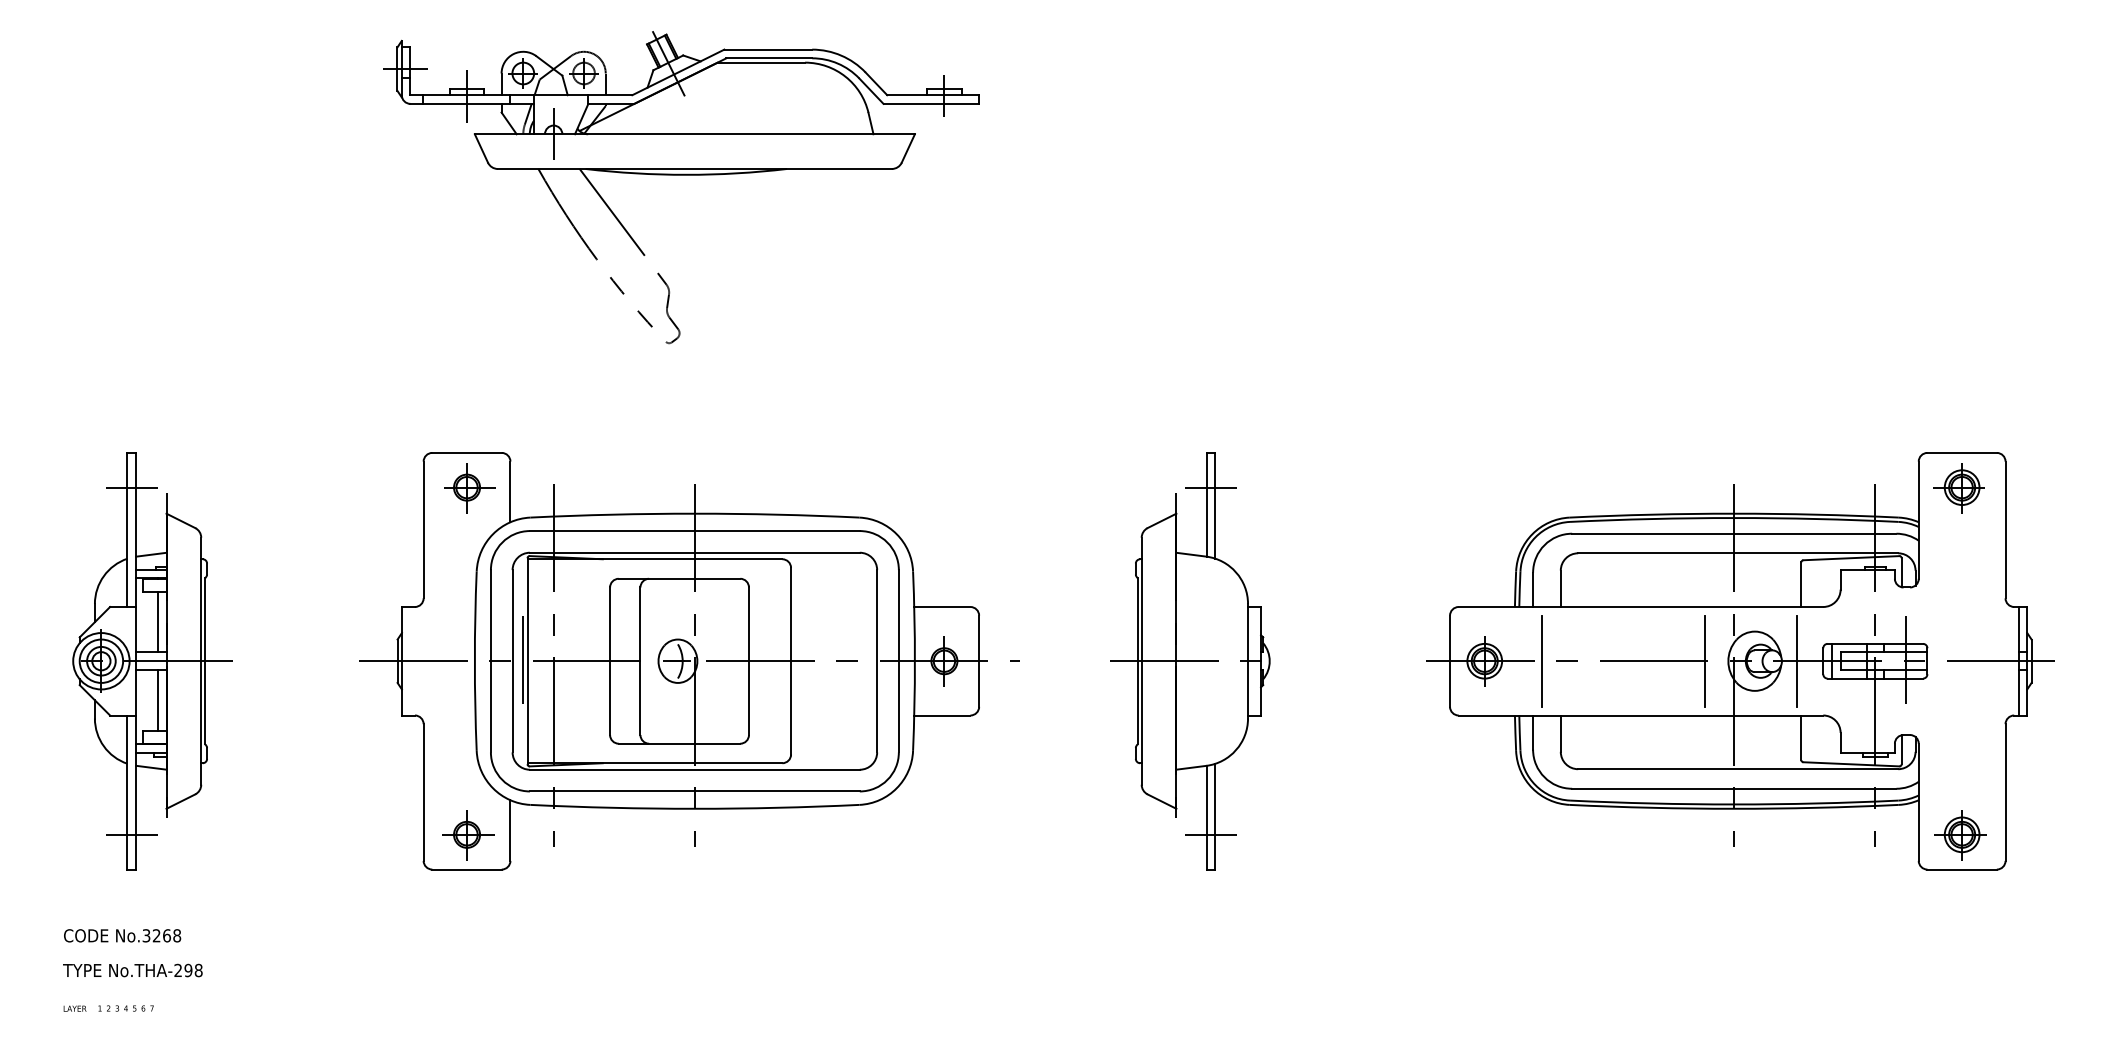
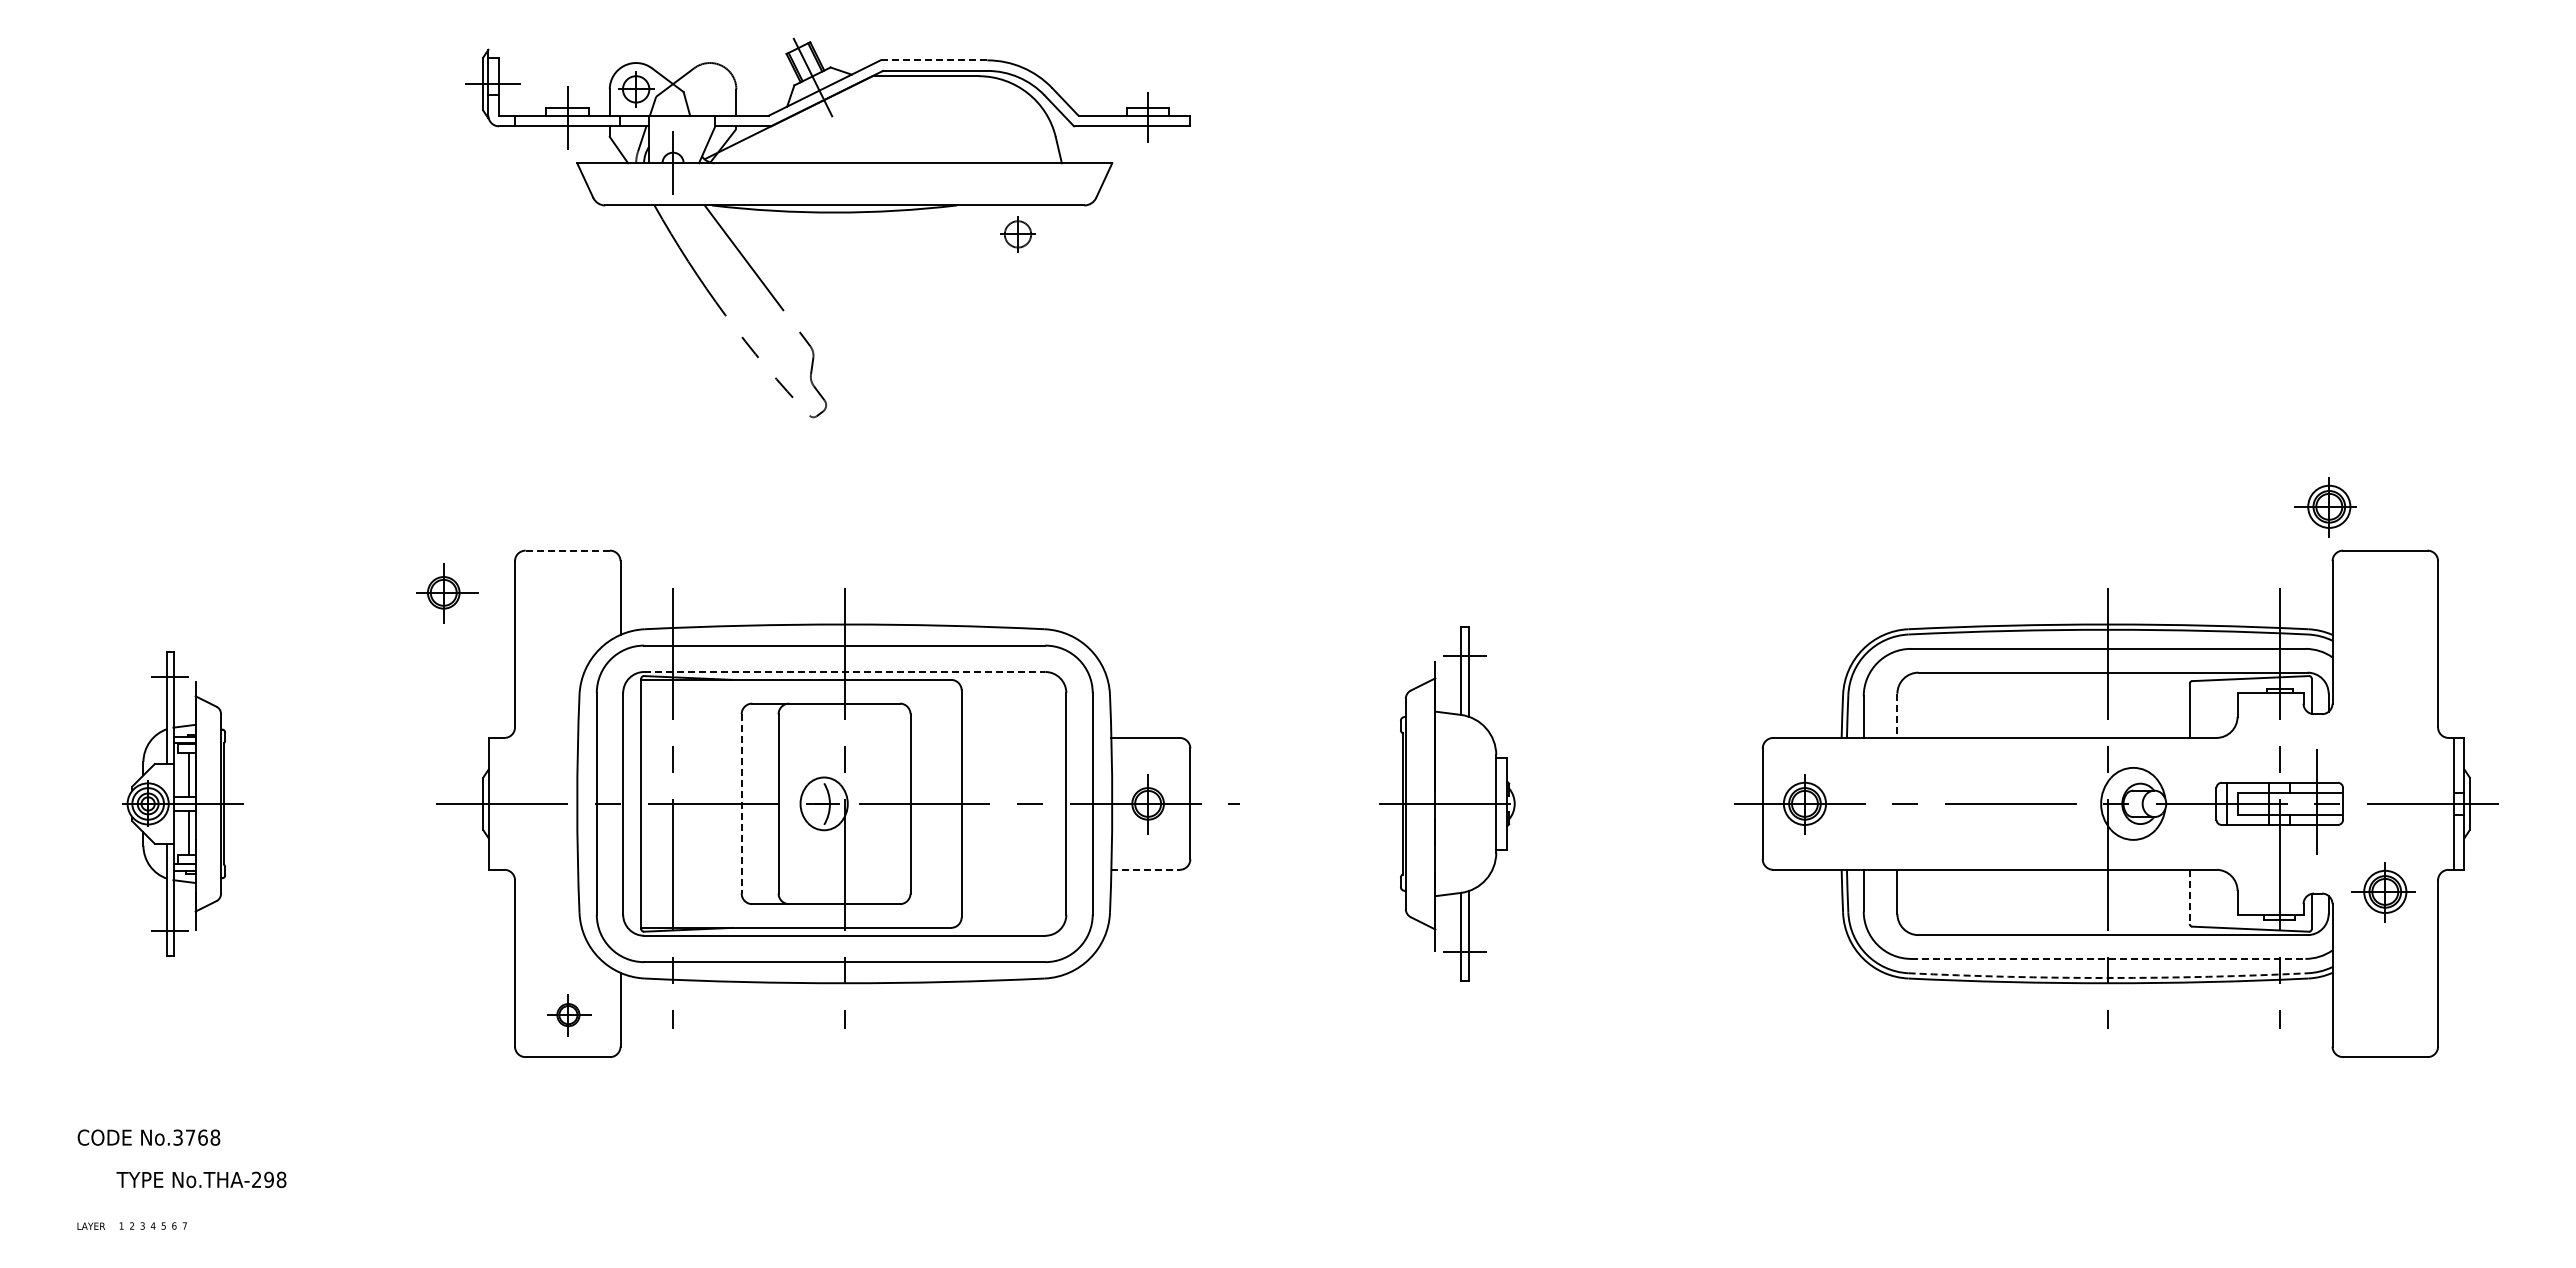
line: (768, 49) -> (934, 60), solid -> dashed
part: (583, 73) -> (1017, 234), moved
line: (467, 452) -> (568, 550), solid -> dashed
part: (470, 488) -> (447, 593), moved
part: (1959, 488) -> (2325, 507), moved
line: (695, 552) -> (845, 671), solid -> dashed
line: (1560, 589) -> (1897, 716), solid -> dashed
line: (523, 659) -> (636, 801), removed
part: (152, 660) -> (185, 803), size x0.6
line: (609, 660) -> (741, 803), solid -> dashed
part: (1190, 660) -> (1447, 803), size x0.7
line: (1541, 660) -> (1874, 803), removed
line: (1704, 660) -> (2072, 803), removed
line: (1796, 660) -> (2184, 803), removed
line: (943, 715) -> (1146, 869), solid -> dashed
line: (1801, 738) -> (2189, 897), solid -> dashed
line: (1734, 788) -> (2108, 958), solid -> dashed
arc: (1734, 804) -> (2108, 977), solid -> dashed
part: (468, 835) -> (569, 1015), size x0.7
part: (1960, 835) -> (2383, 892), moved
text: (156, 935) -> (190, 1137), No.3268 -> No.3768
text: (132, 970) -> (201, 1179), moved

